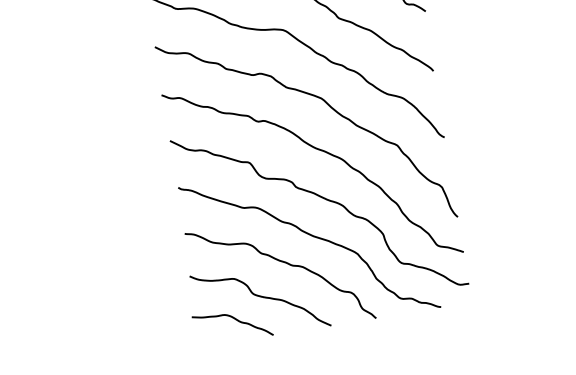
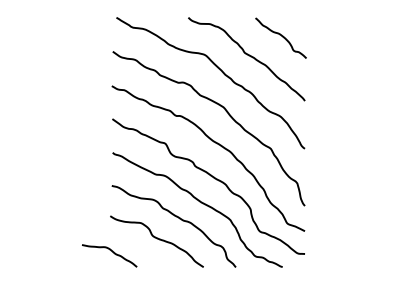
curve: (235, 320) -> (112, 252), moved

